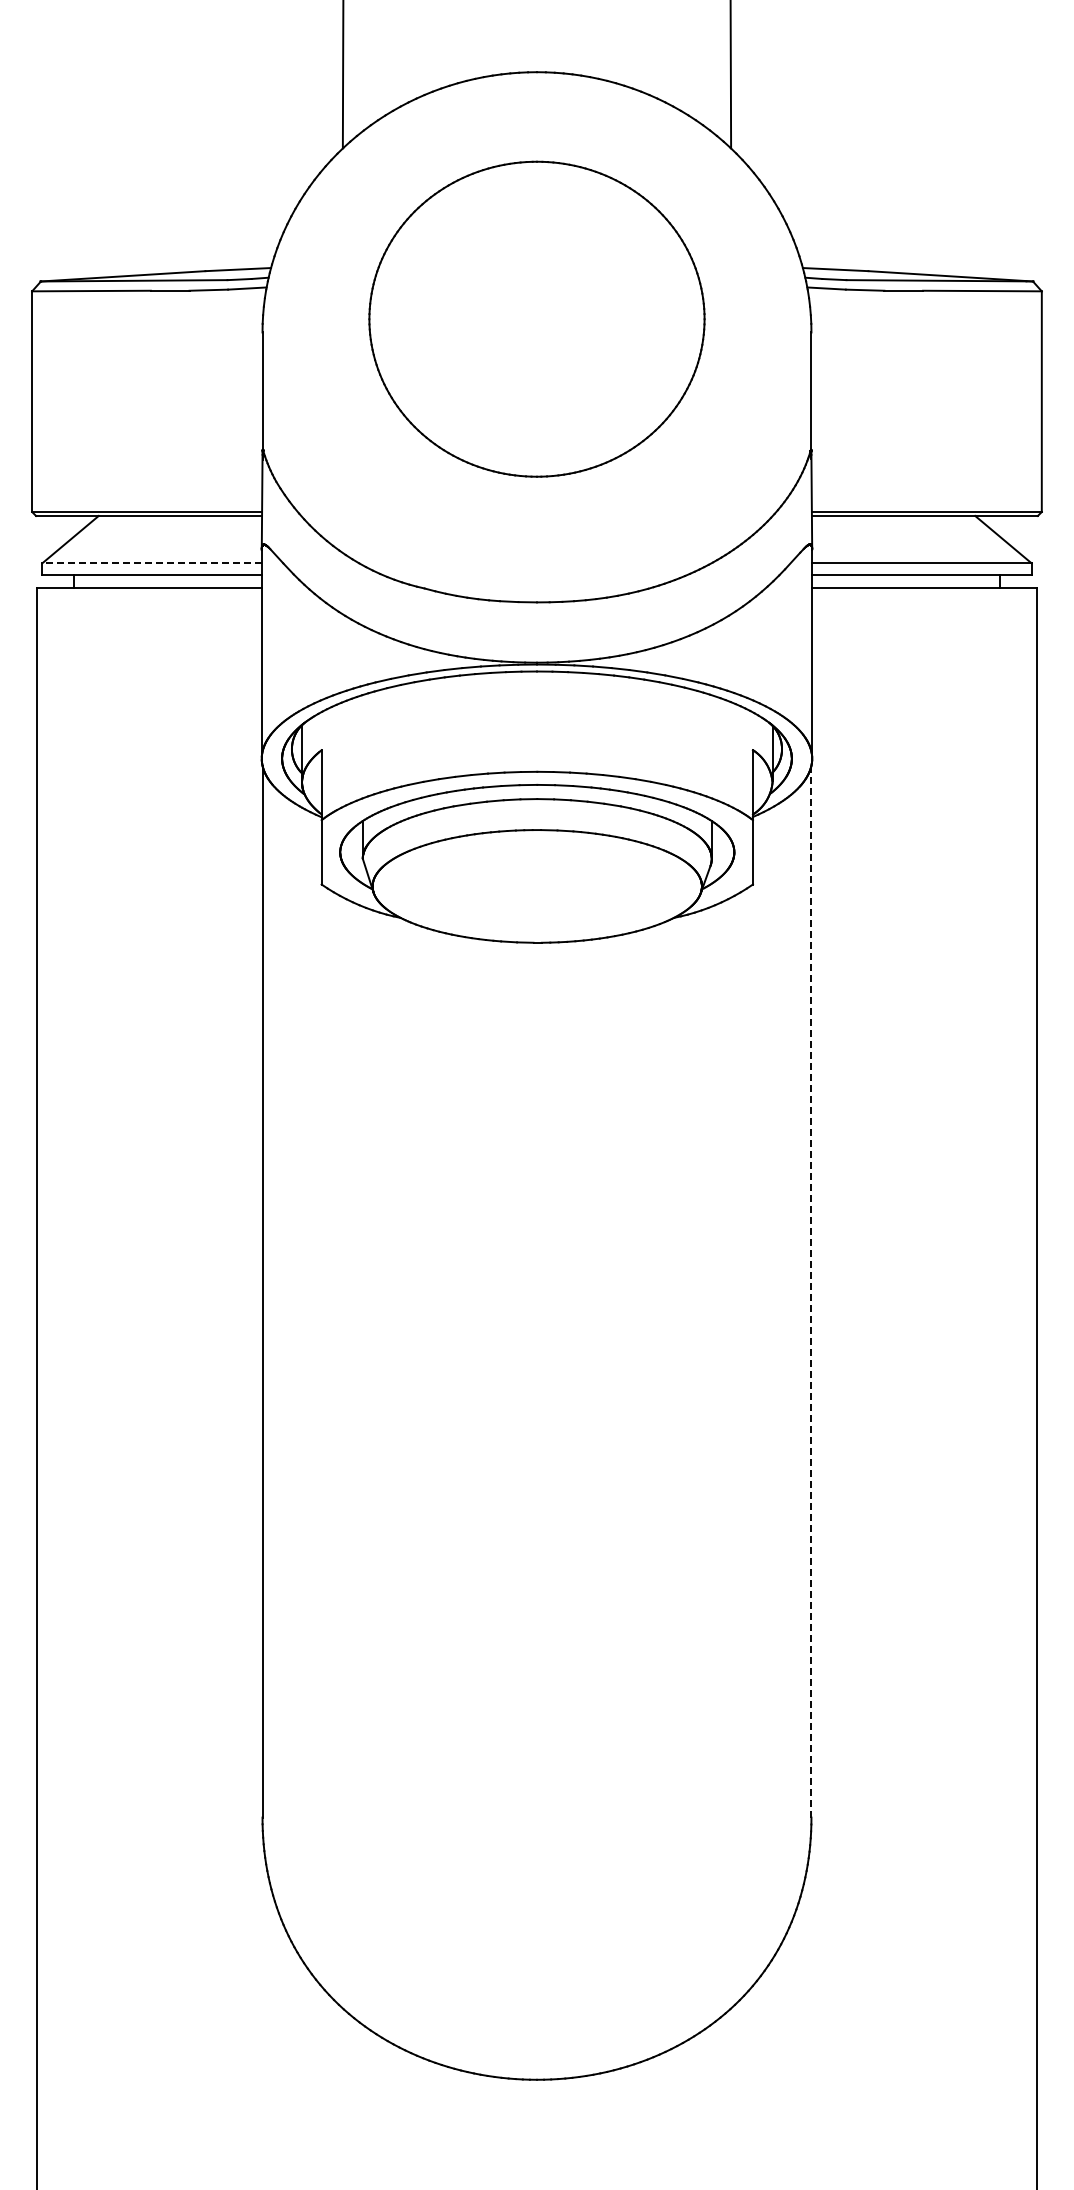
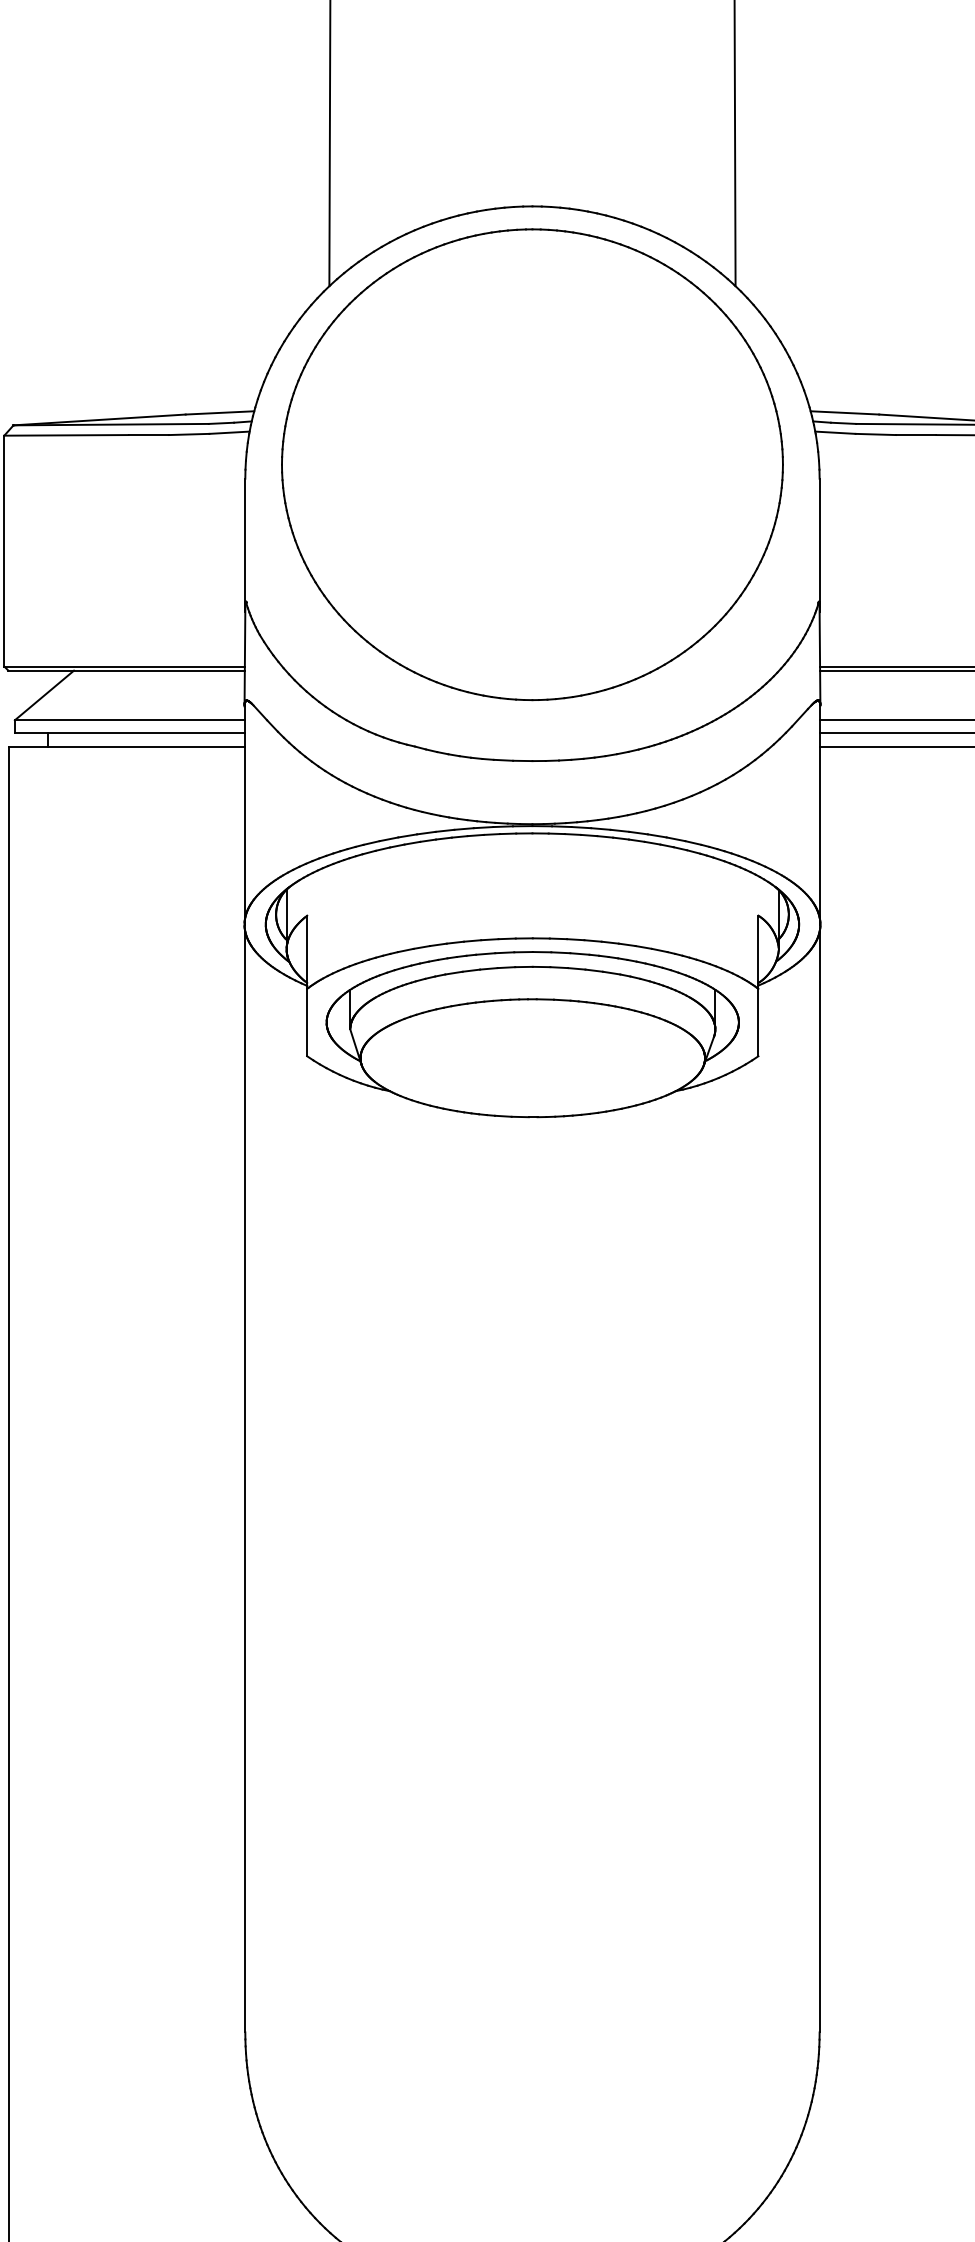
part: (536, 319) -> (531, 465), size x1.43
line: (152, 563) -> (130, 720), dashed -> solid
line: (811, 1291) -> (819, 1482), dashed -> solid

